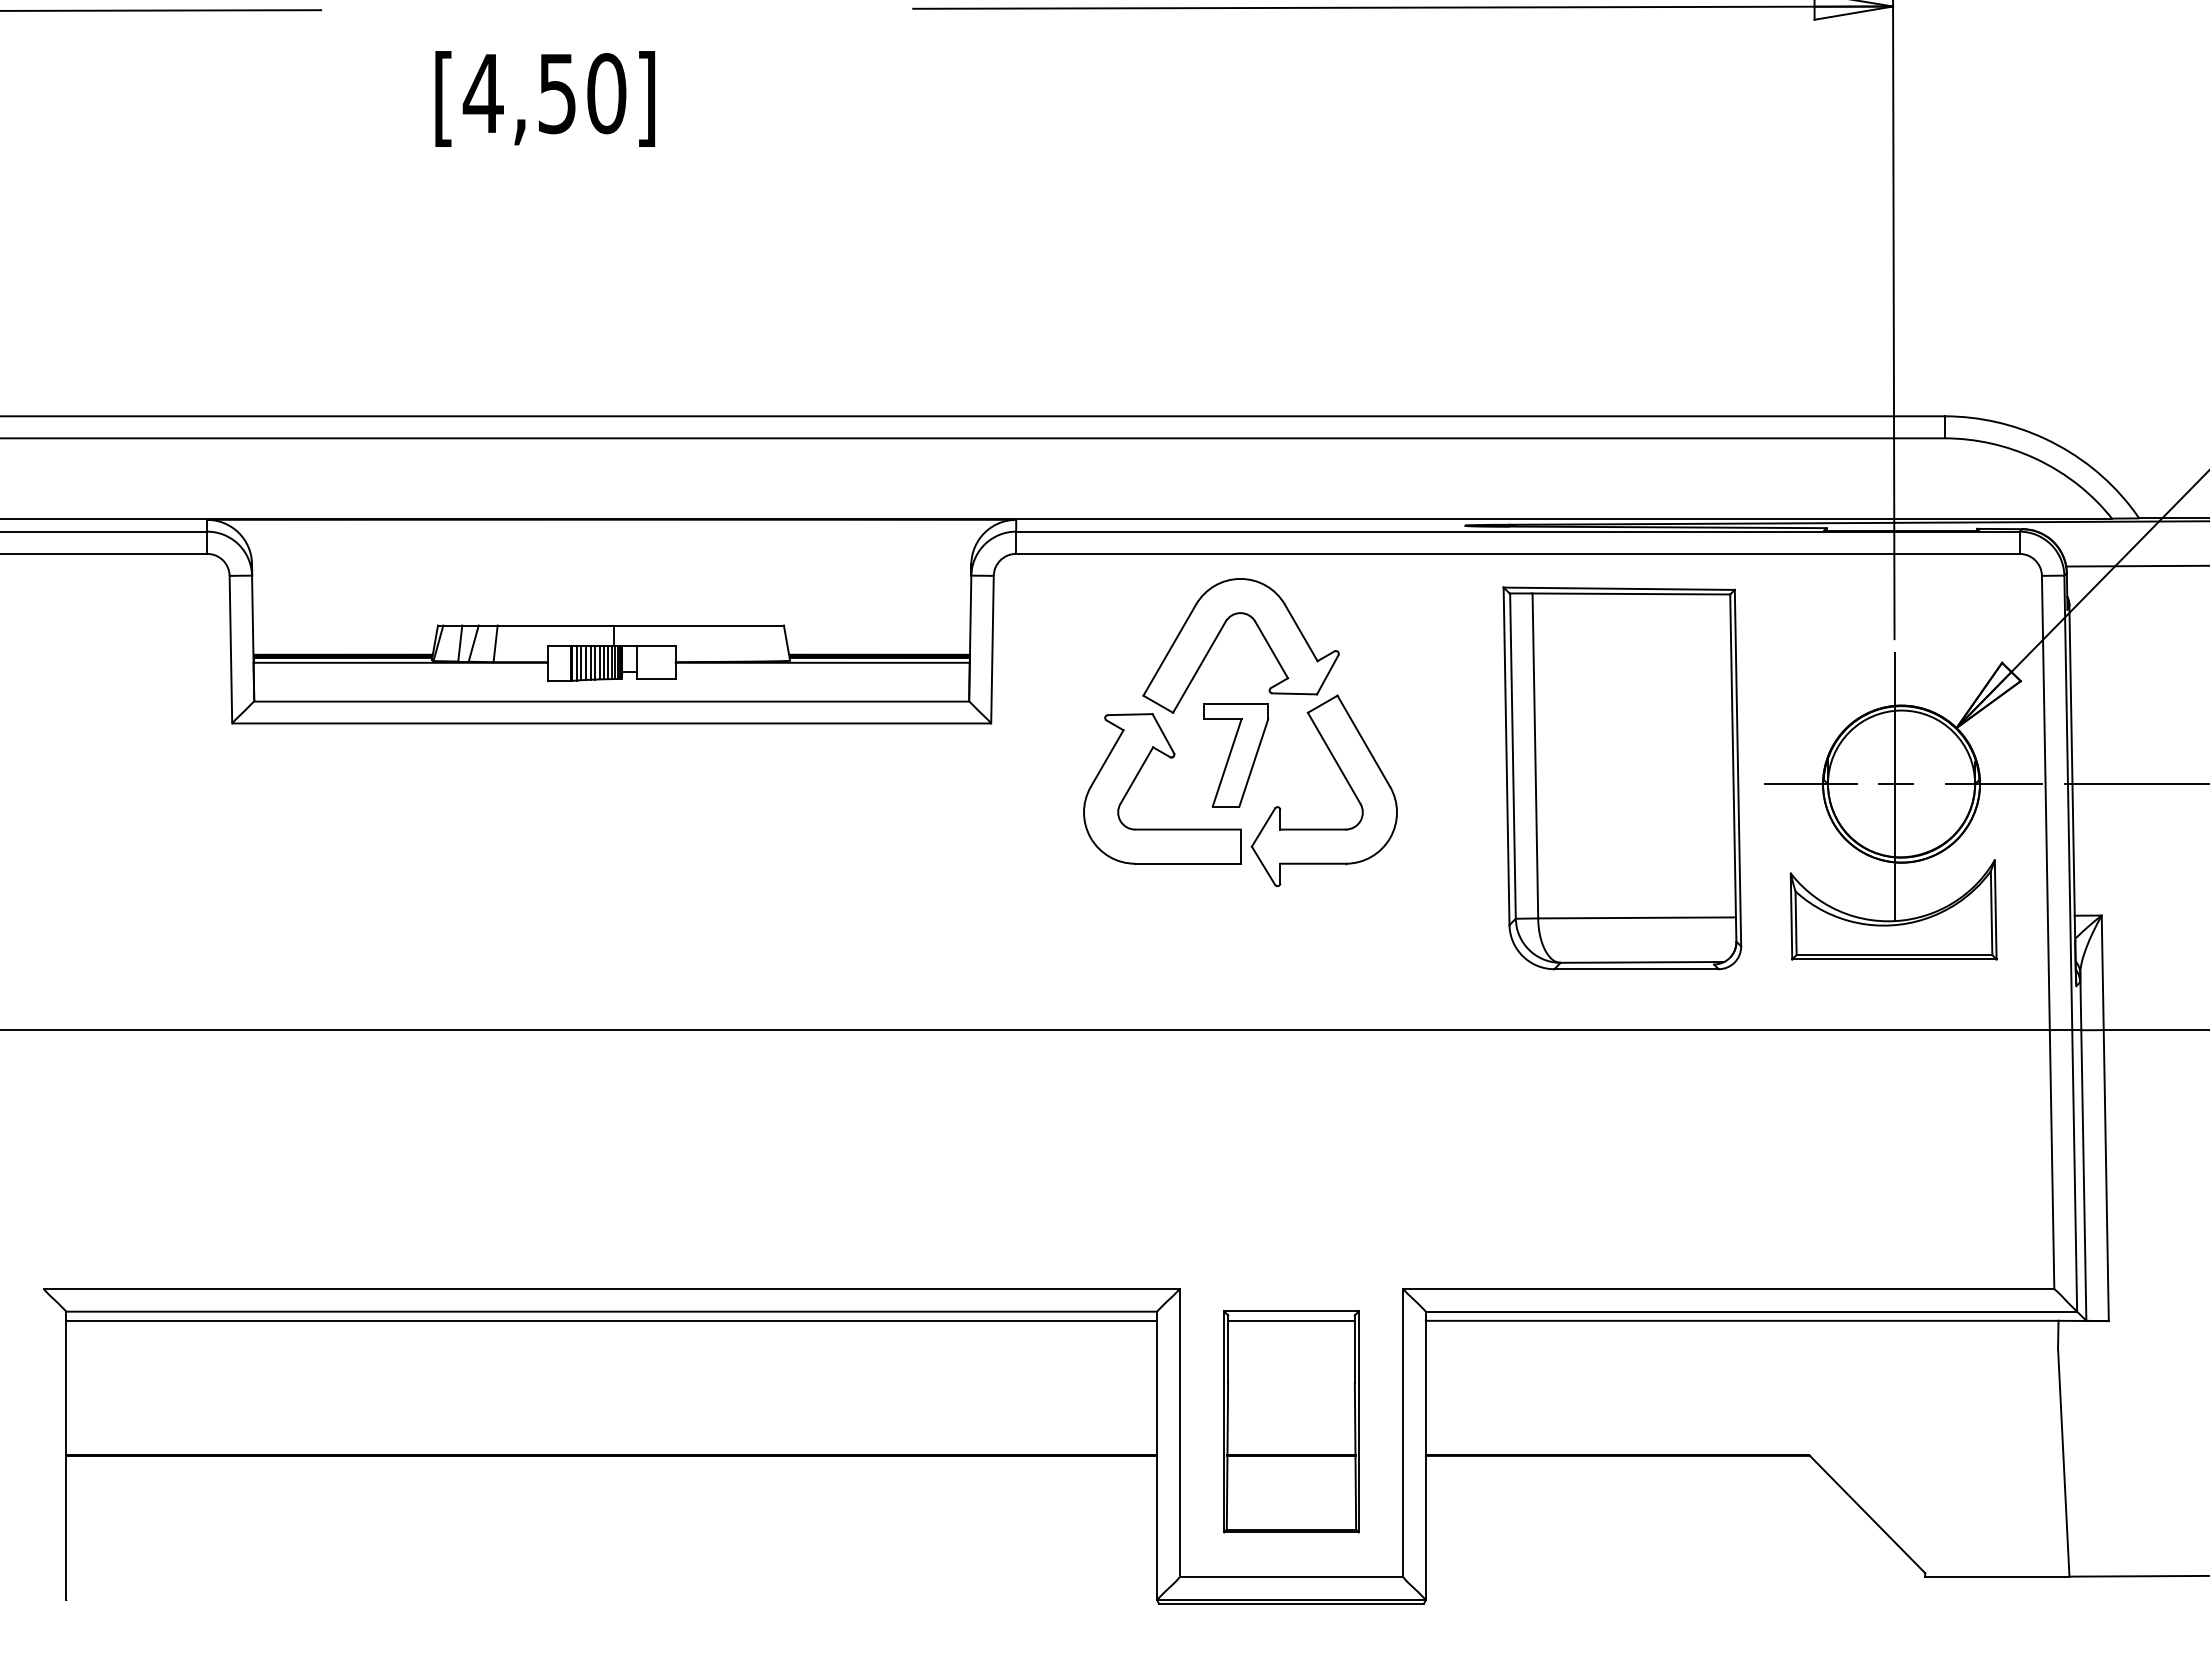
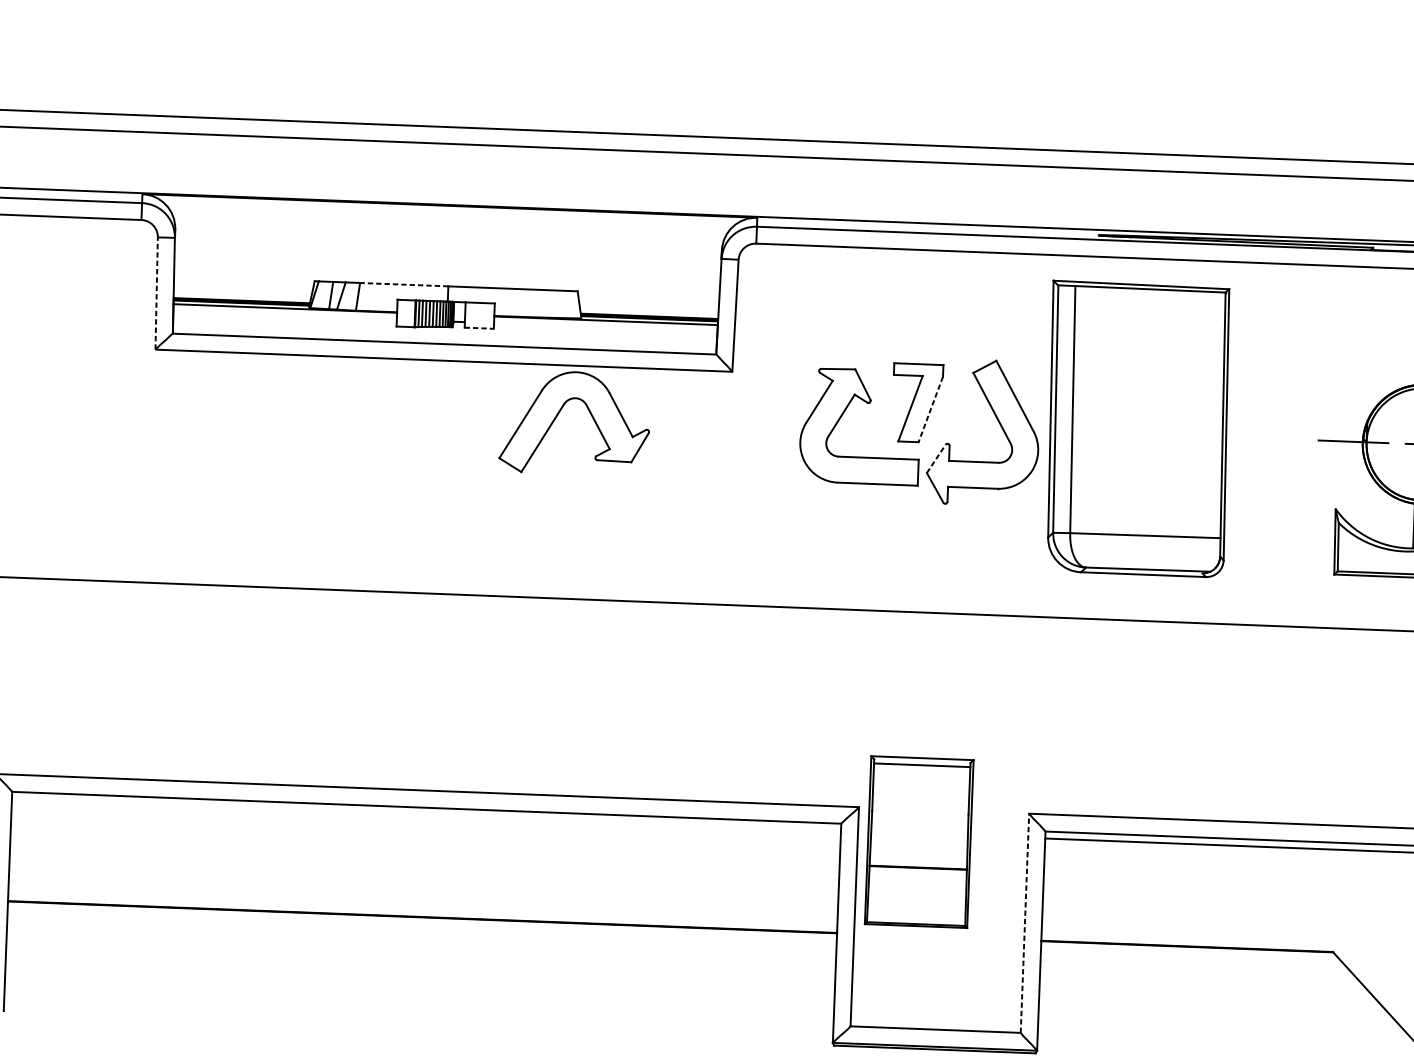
line: (555, 625) -> (404, 284), solid -> dashed
part: (1221, 631) -> (560, 411), moved
line: (230, 649) -> (156, 293), solid -> dashed
line: (656, 679) -> (479, 328), solid -> dashed
line: (1253, 762) -> (930, 409), solid -> dashed
part: (1622, 778) -> (1138, 429), moved
line: (1263, 827) -> (936, 458), solid -> dashed
line: (611, 1320) -> (426, 814), removed
part: (1291, 1421) -> (919, 841), moved
line: (1403, 1432) -> (1025, 922), solid -> dashed

